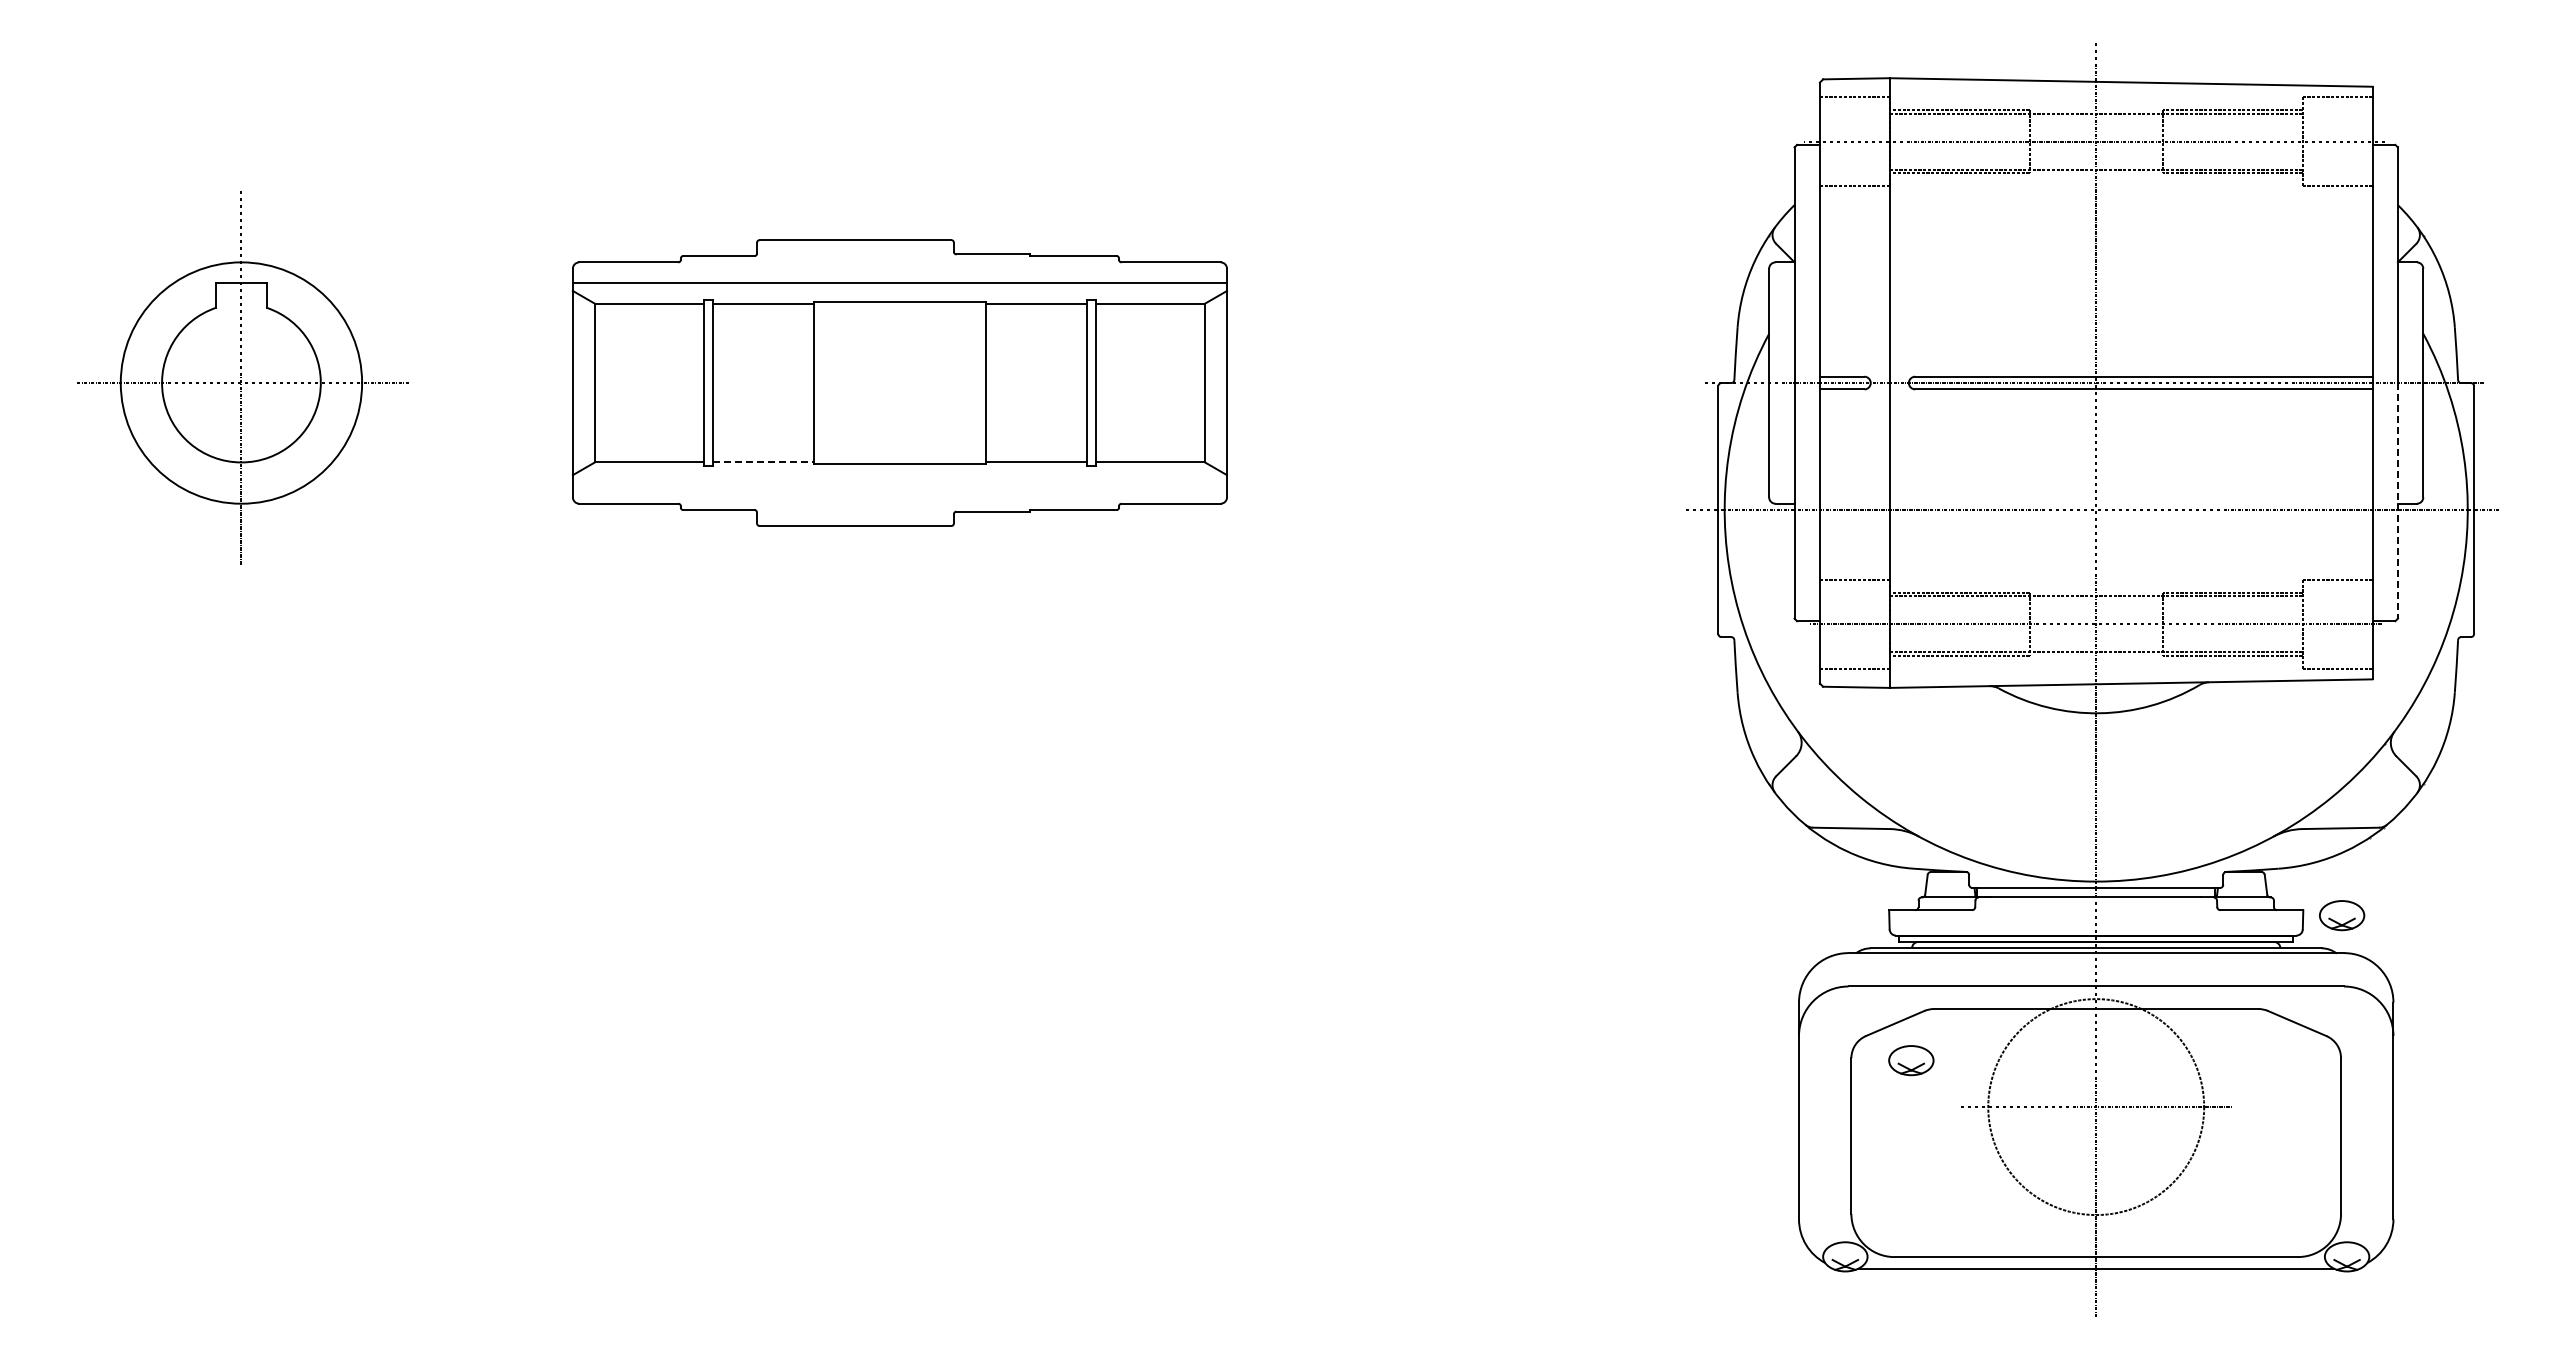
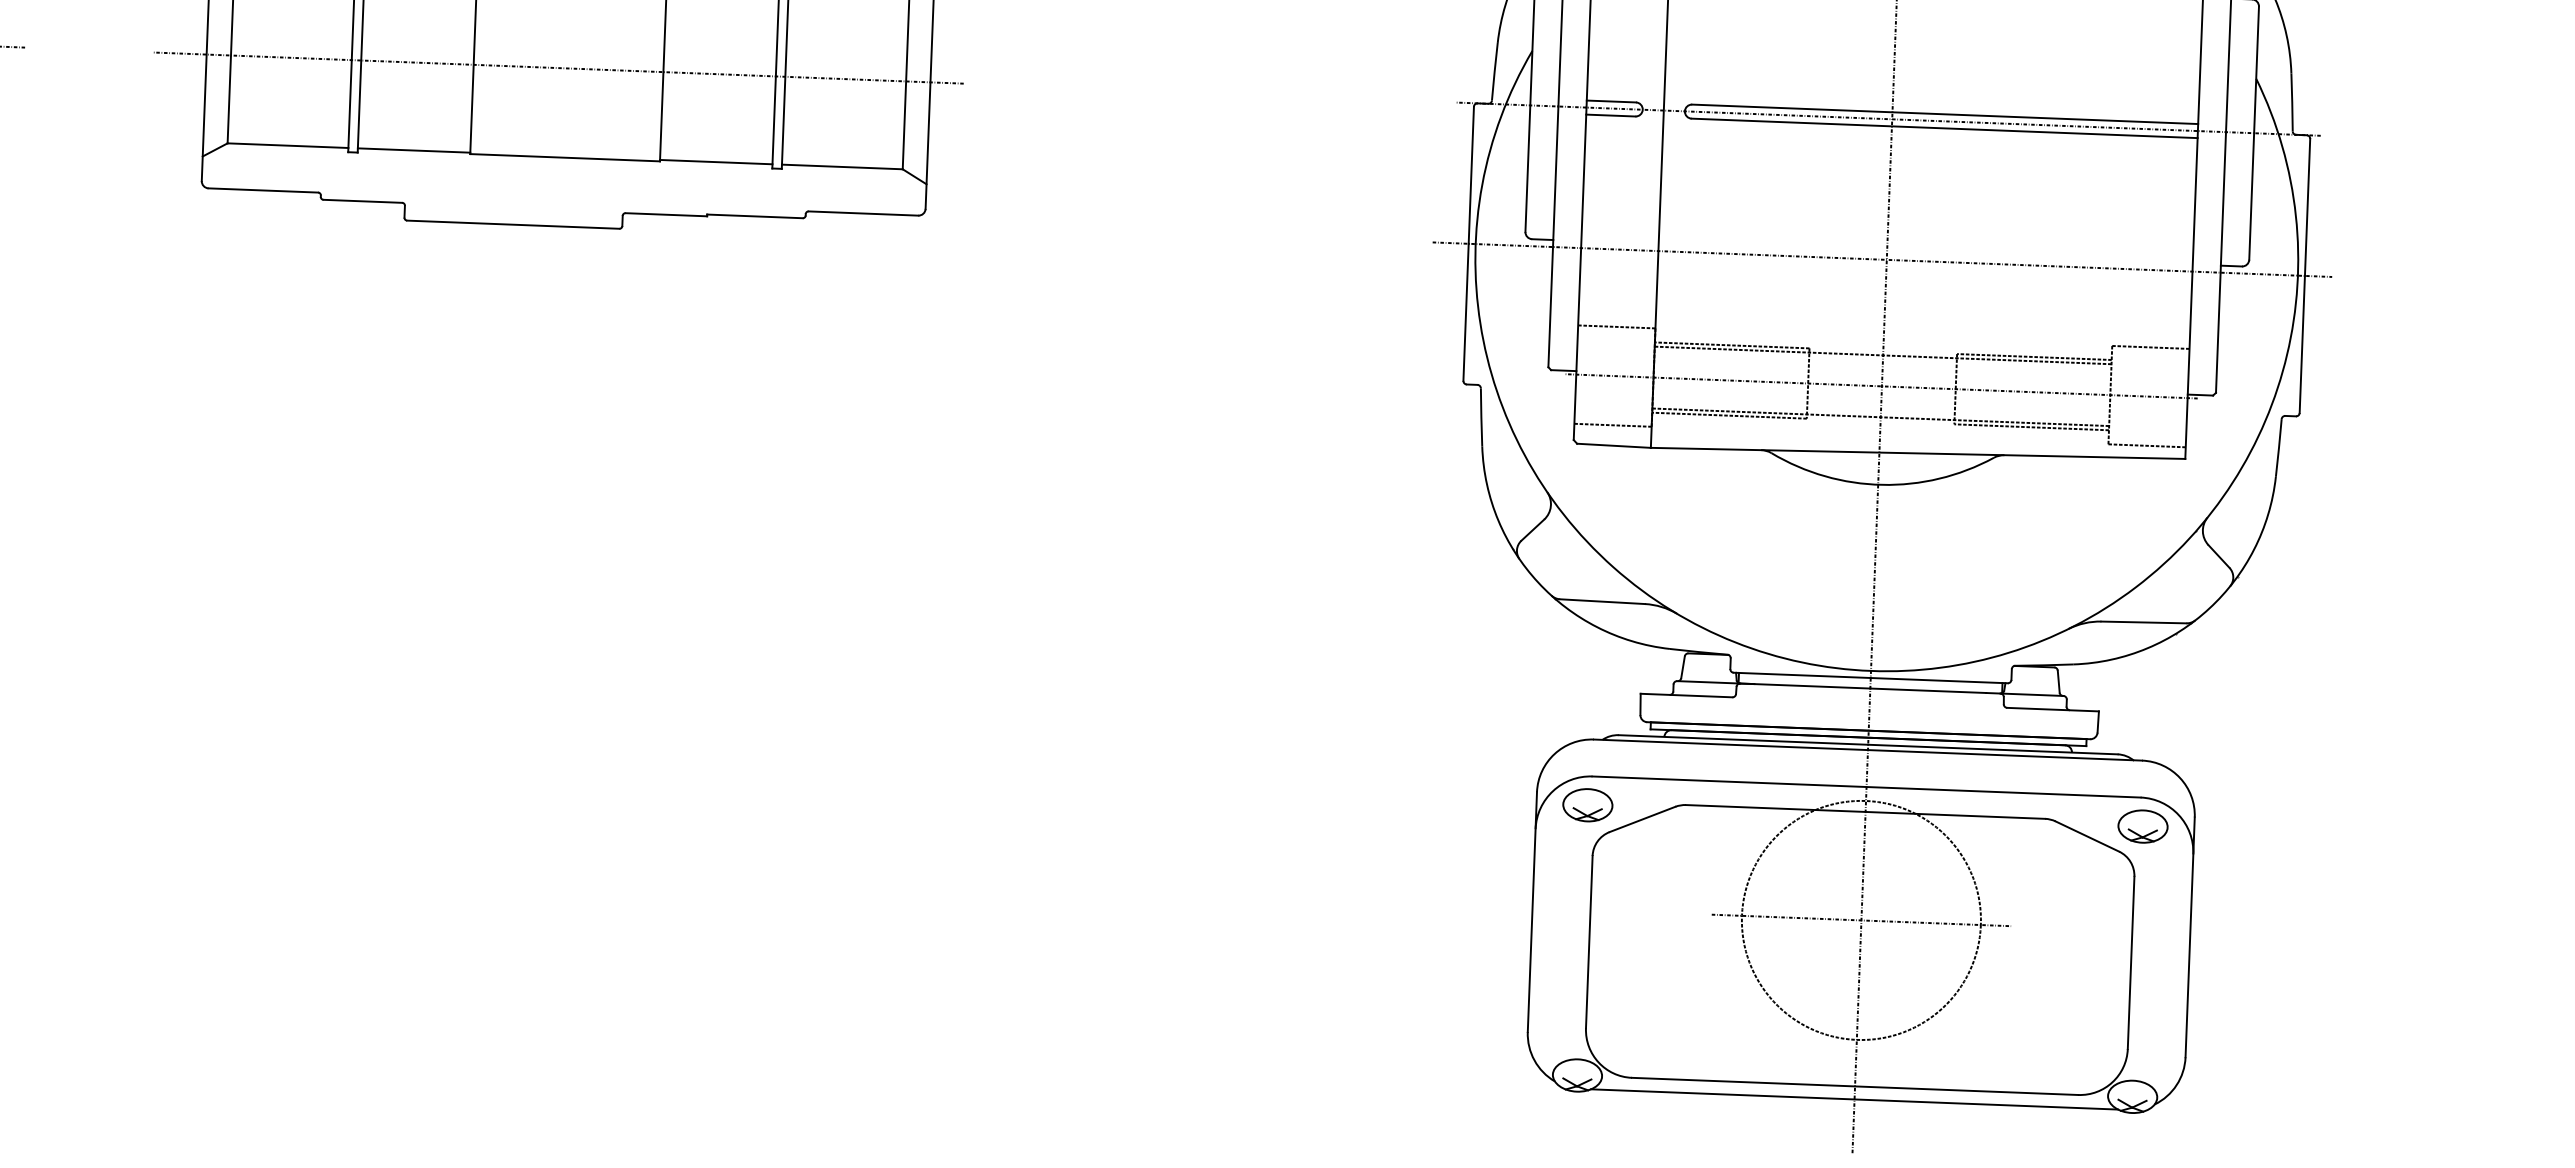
line: (890, 383) -> (558, 68), added
line: (763, 462) -> (414, 150), dashed -> solid
line: (2397, 500) -> (2220, 262), dashed -> solid
part: (2342, 915) -> (2143, 826), moved
part: (1911, 1060) -> (1588, 805), moved

